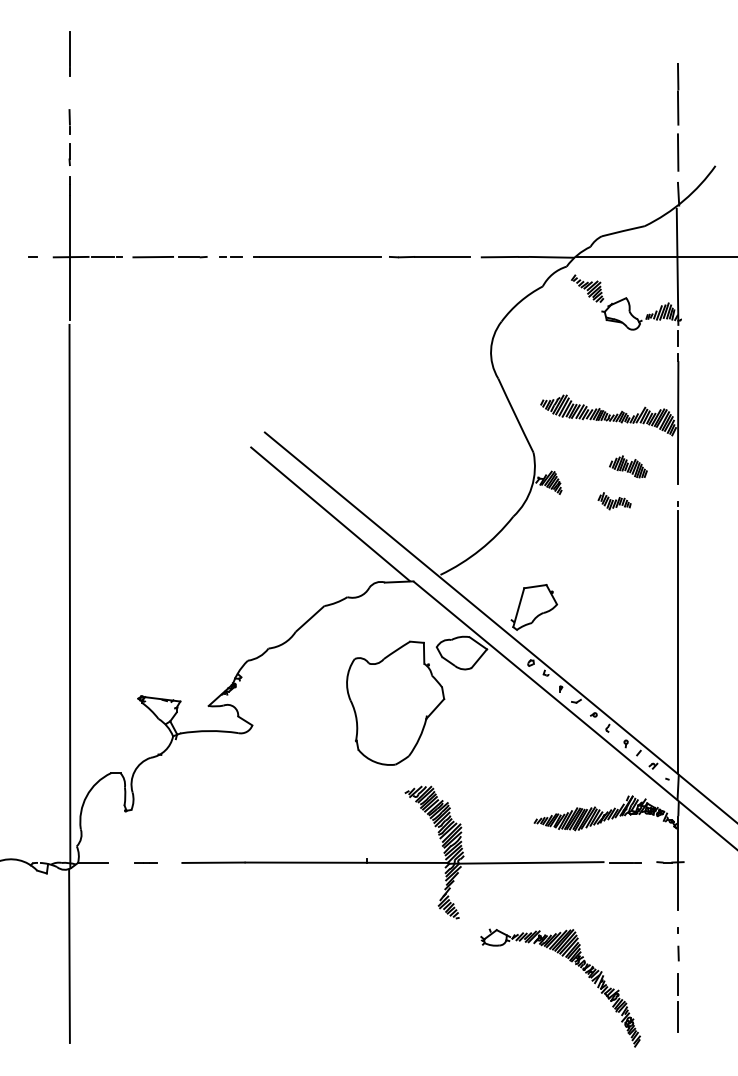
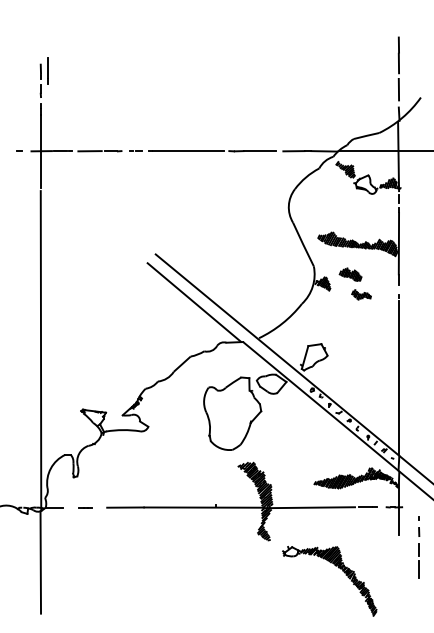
line: (69, 53) -> (47, 70), moved
part: (628, 466) -> (350, 274), moved
part: (679, 979) -> (419, 547), moved

